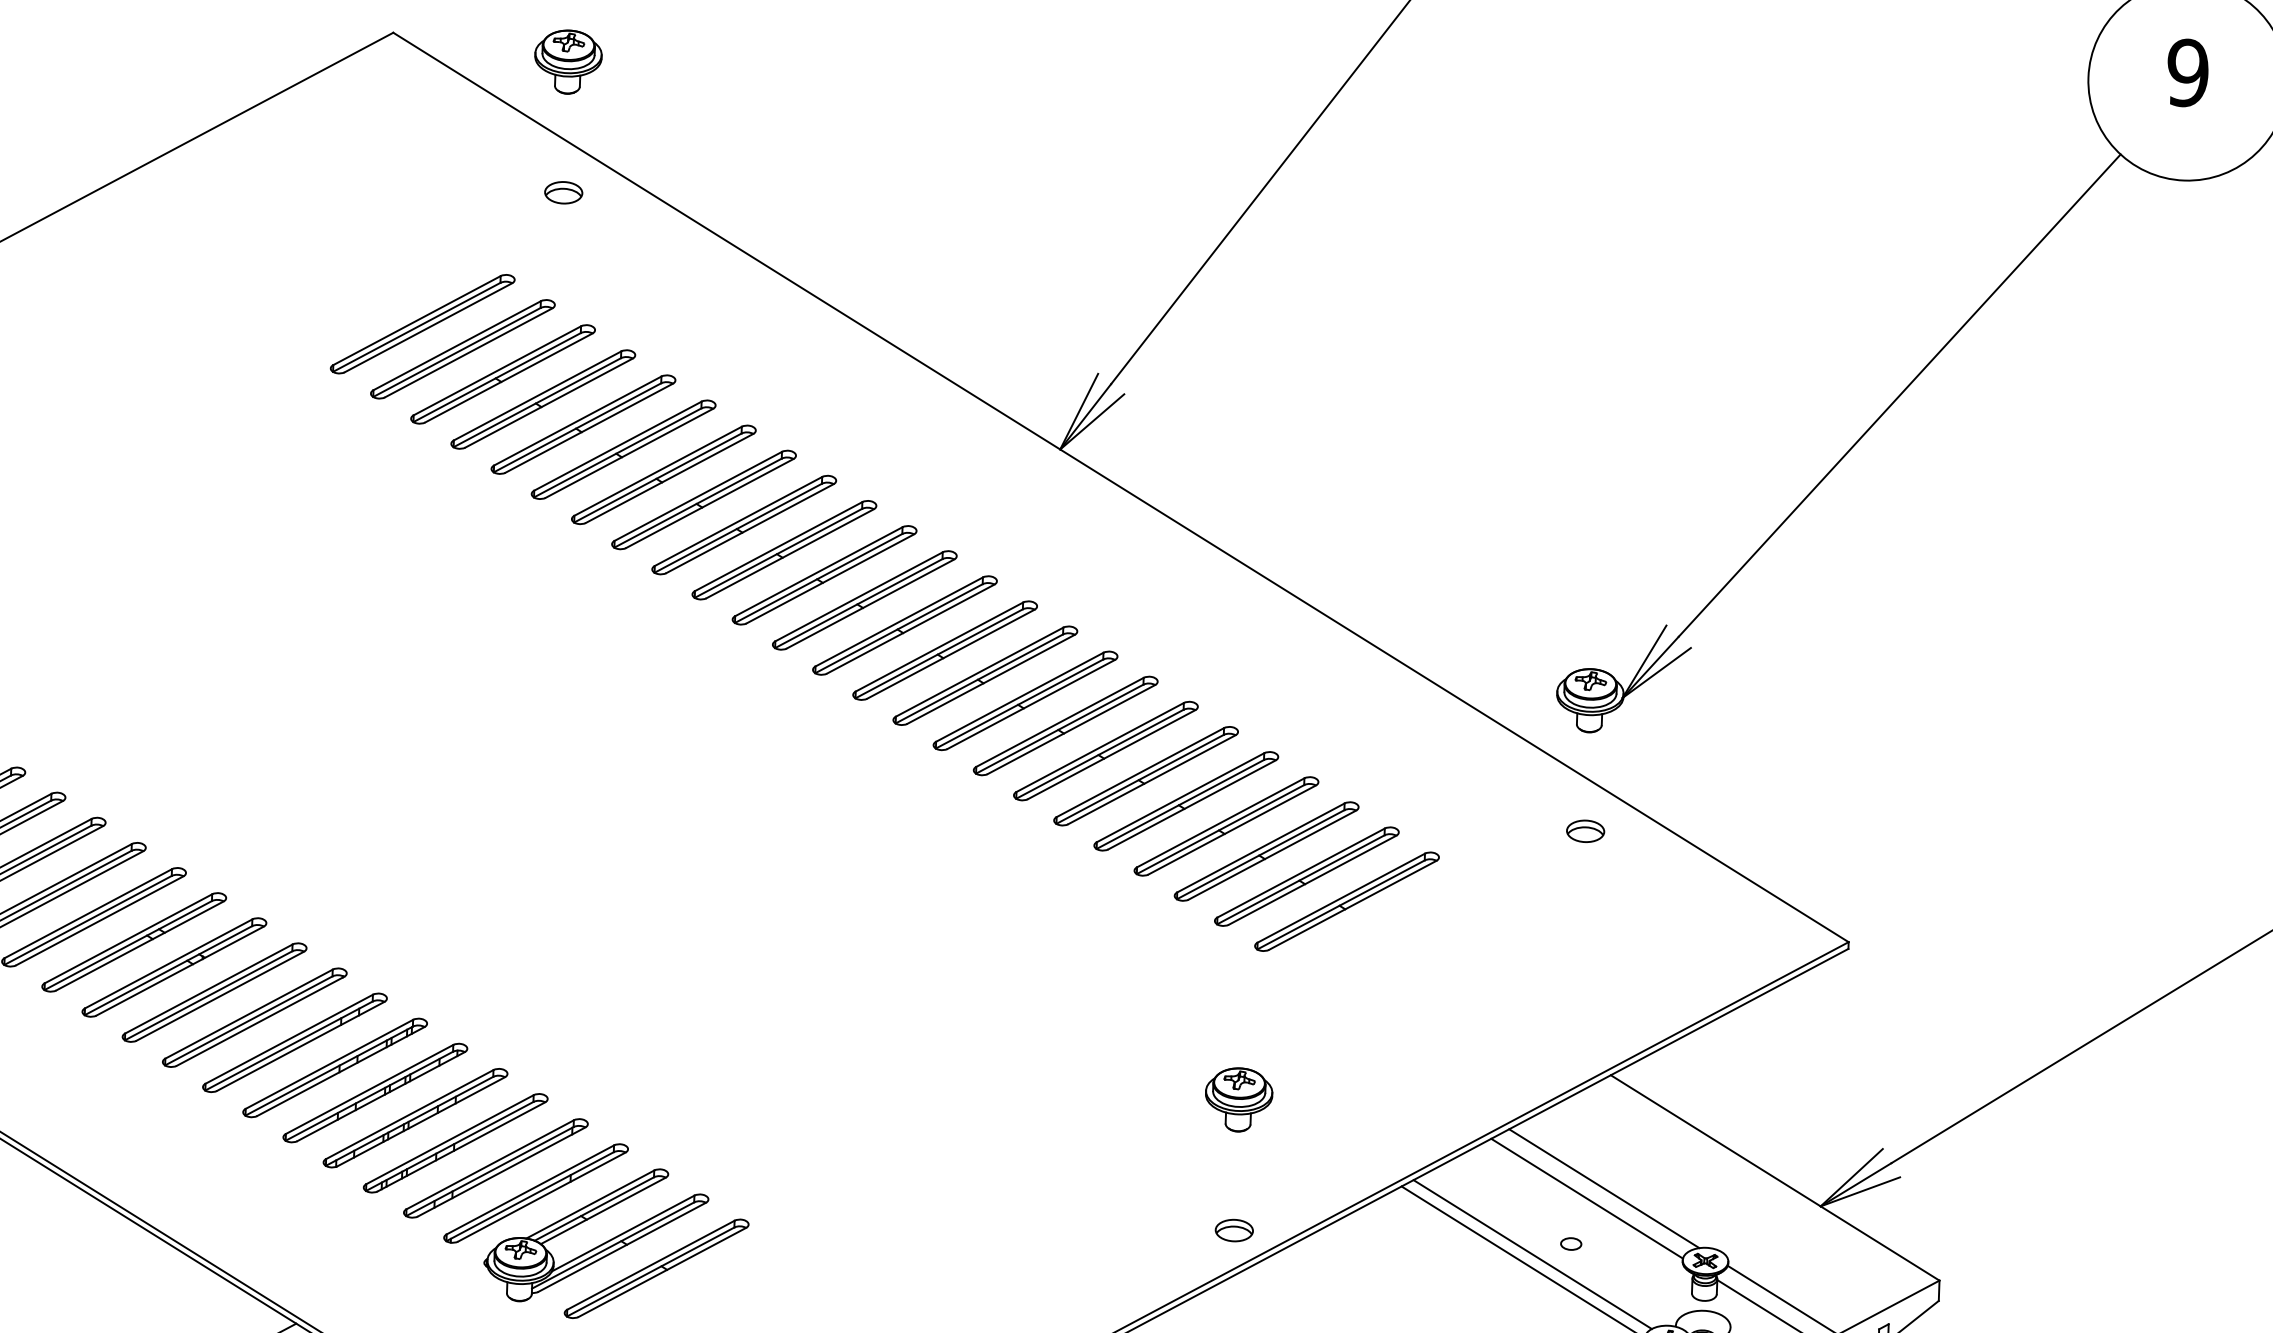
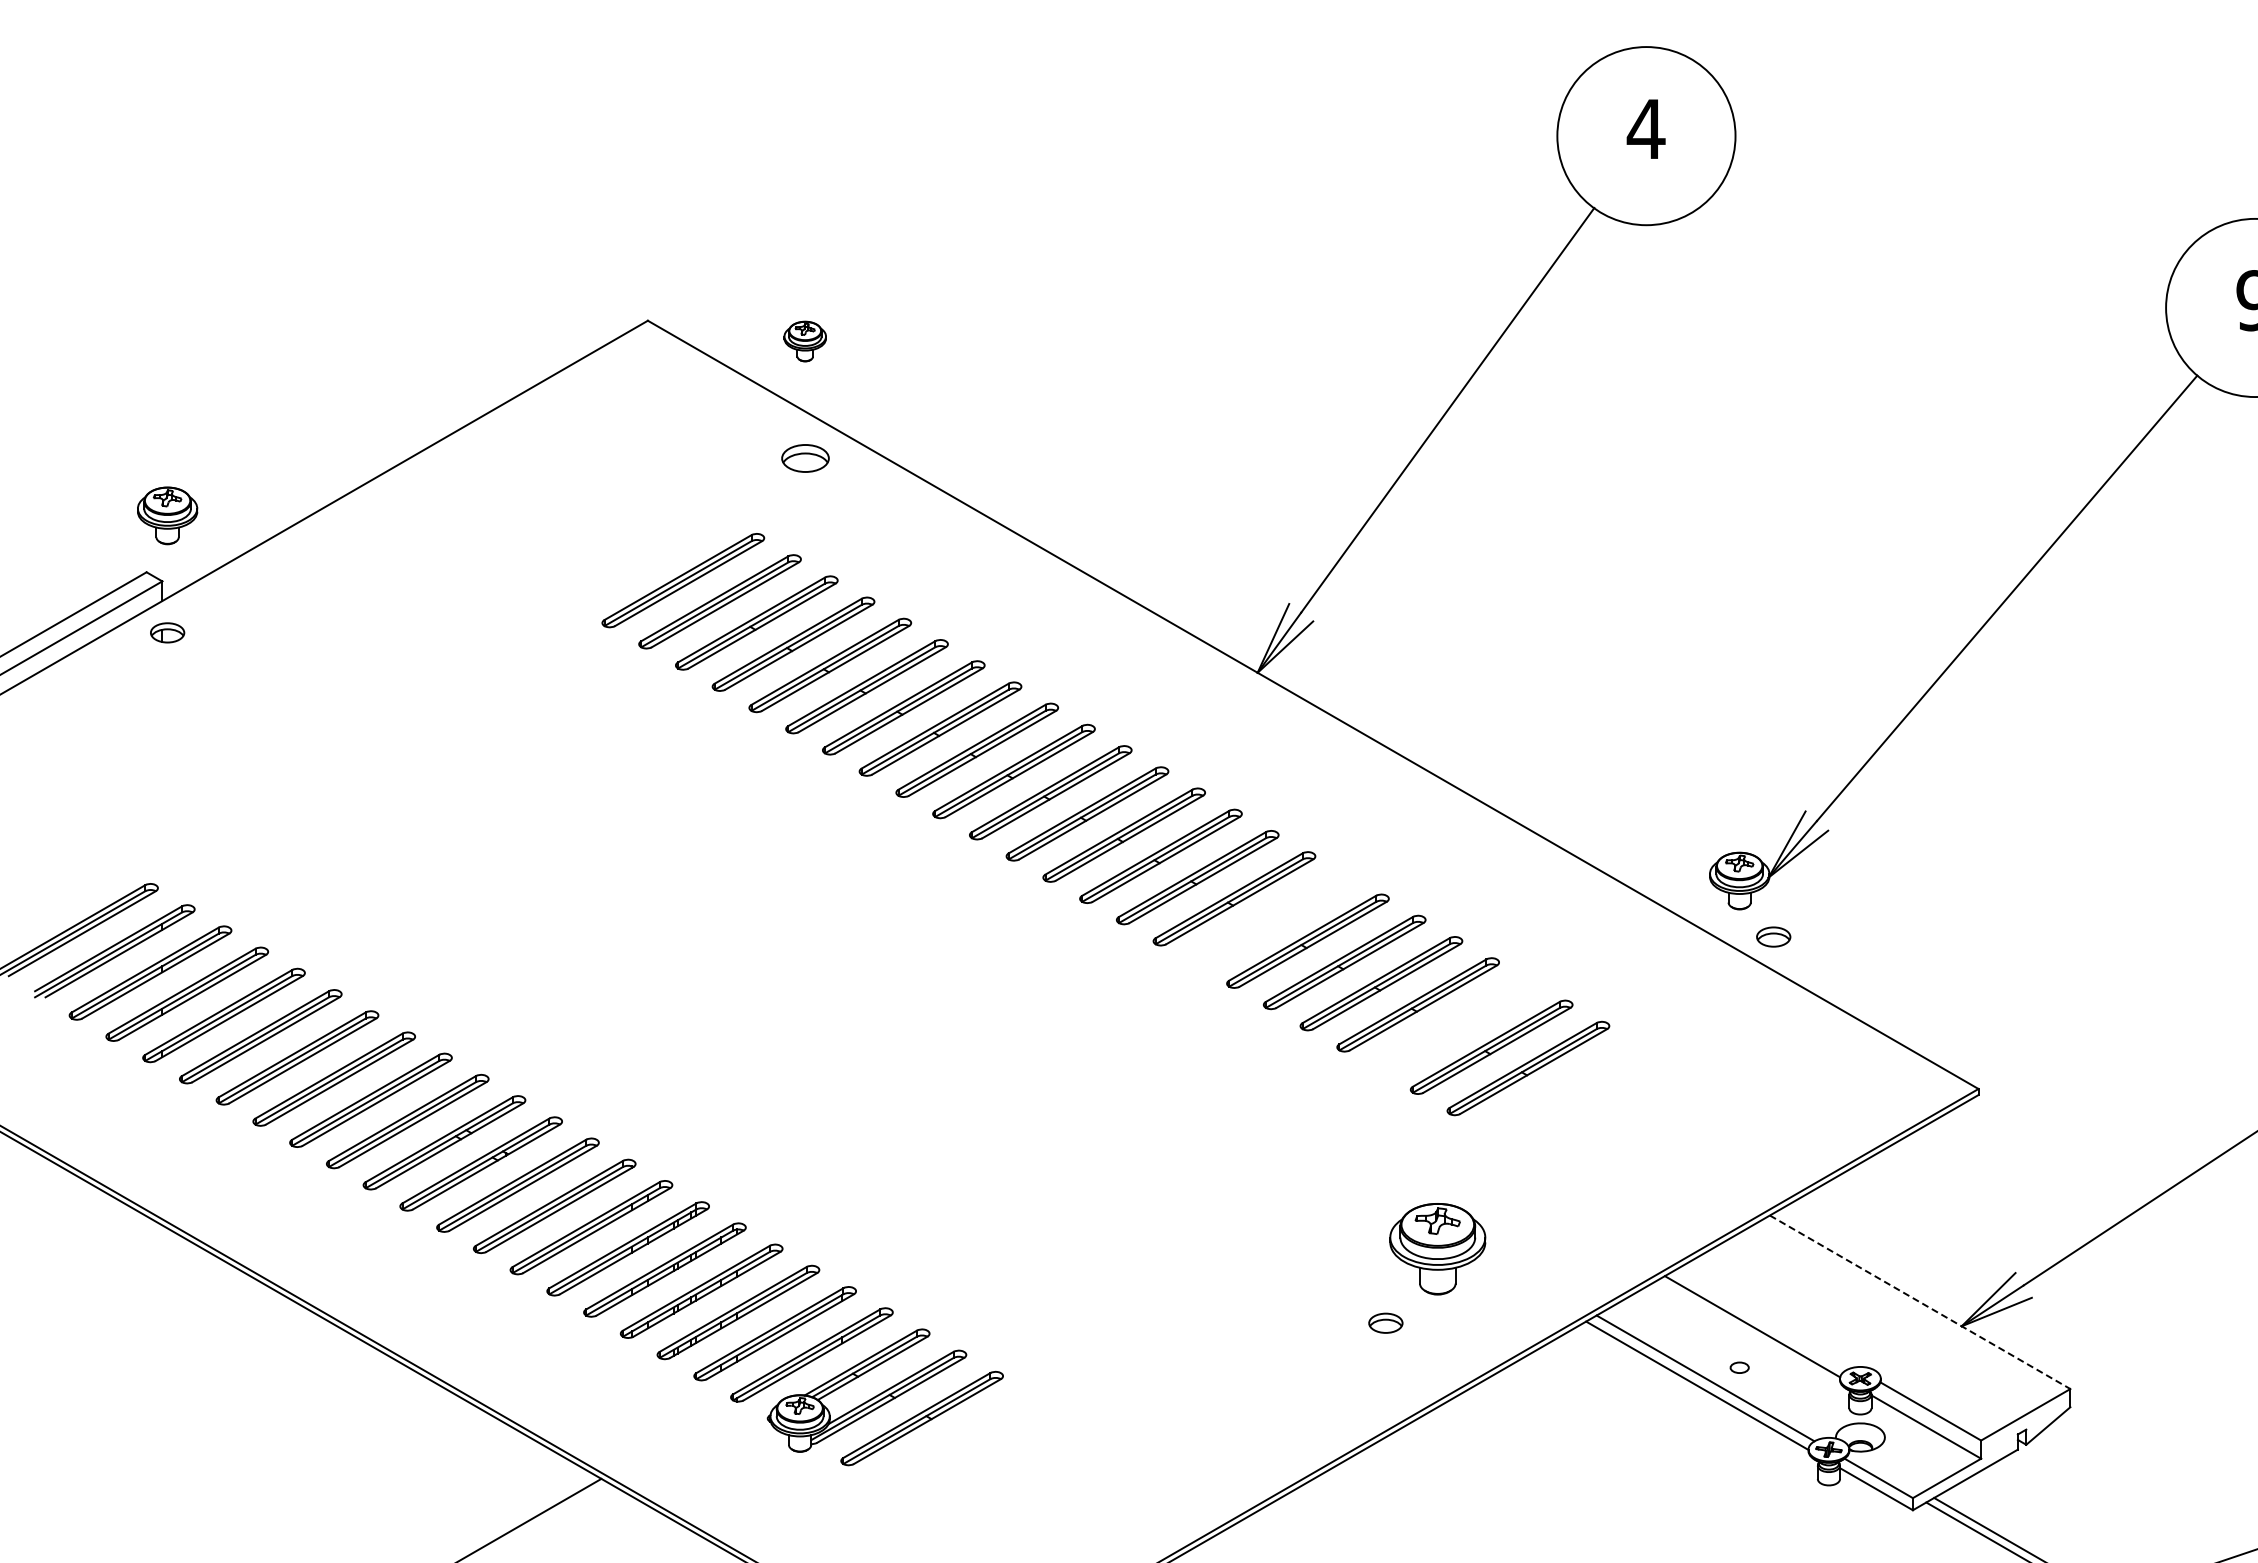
part: (567, 62) -> (804, 341), size x0.7
part: (562, 192) -> (804, 458), size x1.4
part: (1064, 725) -> (1270, 919), removed
part: (1585, 830) -> (1773, 936), moved
part: (1266, 850) -> (1454, 1025), removed
part: (1238, 1100) -> (1437, 1249), size x1.6
line: (1775, 1178) -> (1920, 1302), solid -> dashed
line: (1604, 1188) -> (1767, 1317), removed
part: (1233, 1229) -> (1385, 1322), moved

